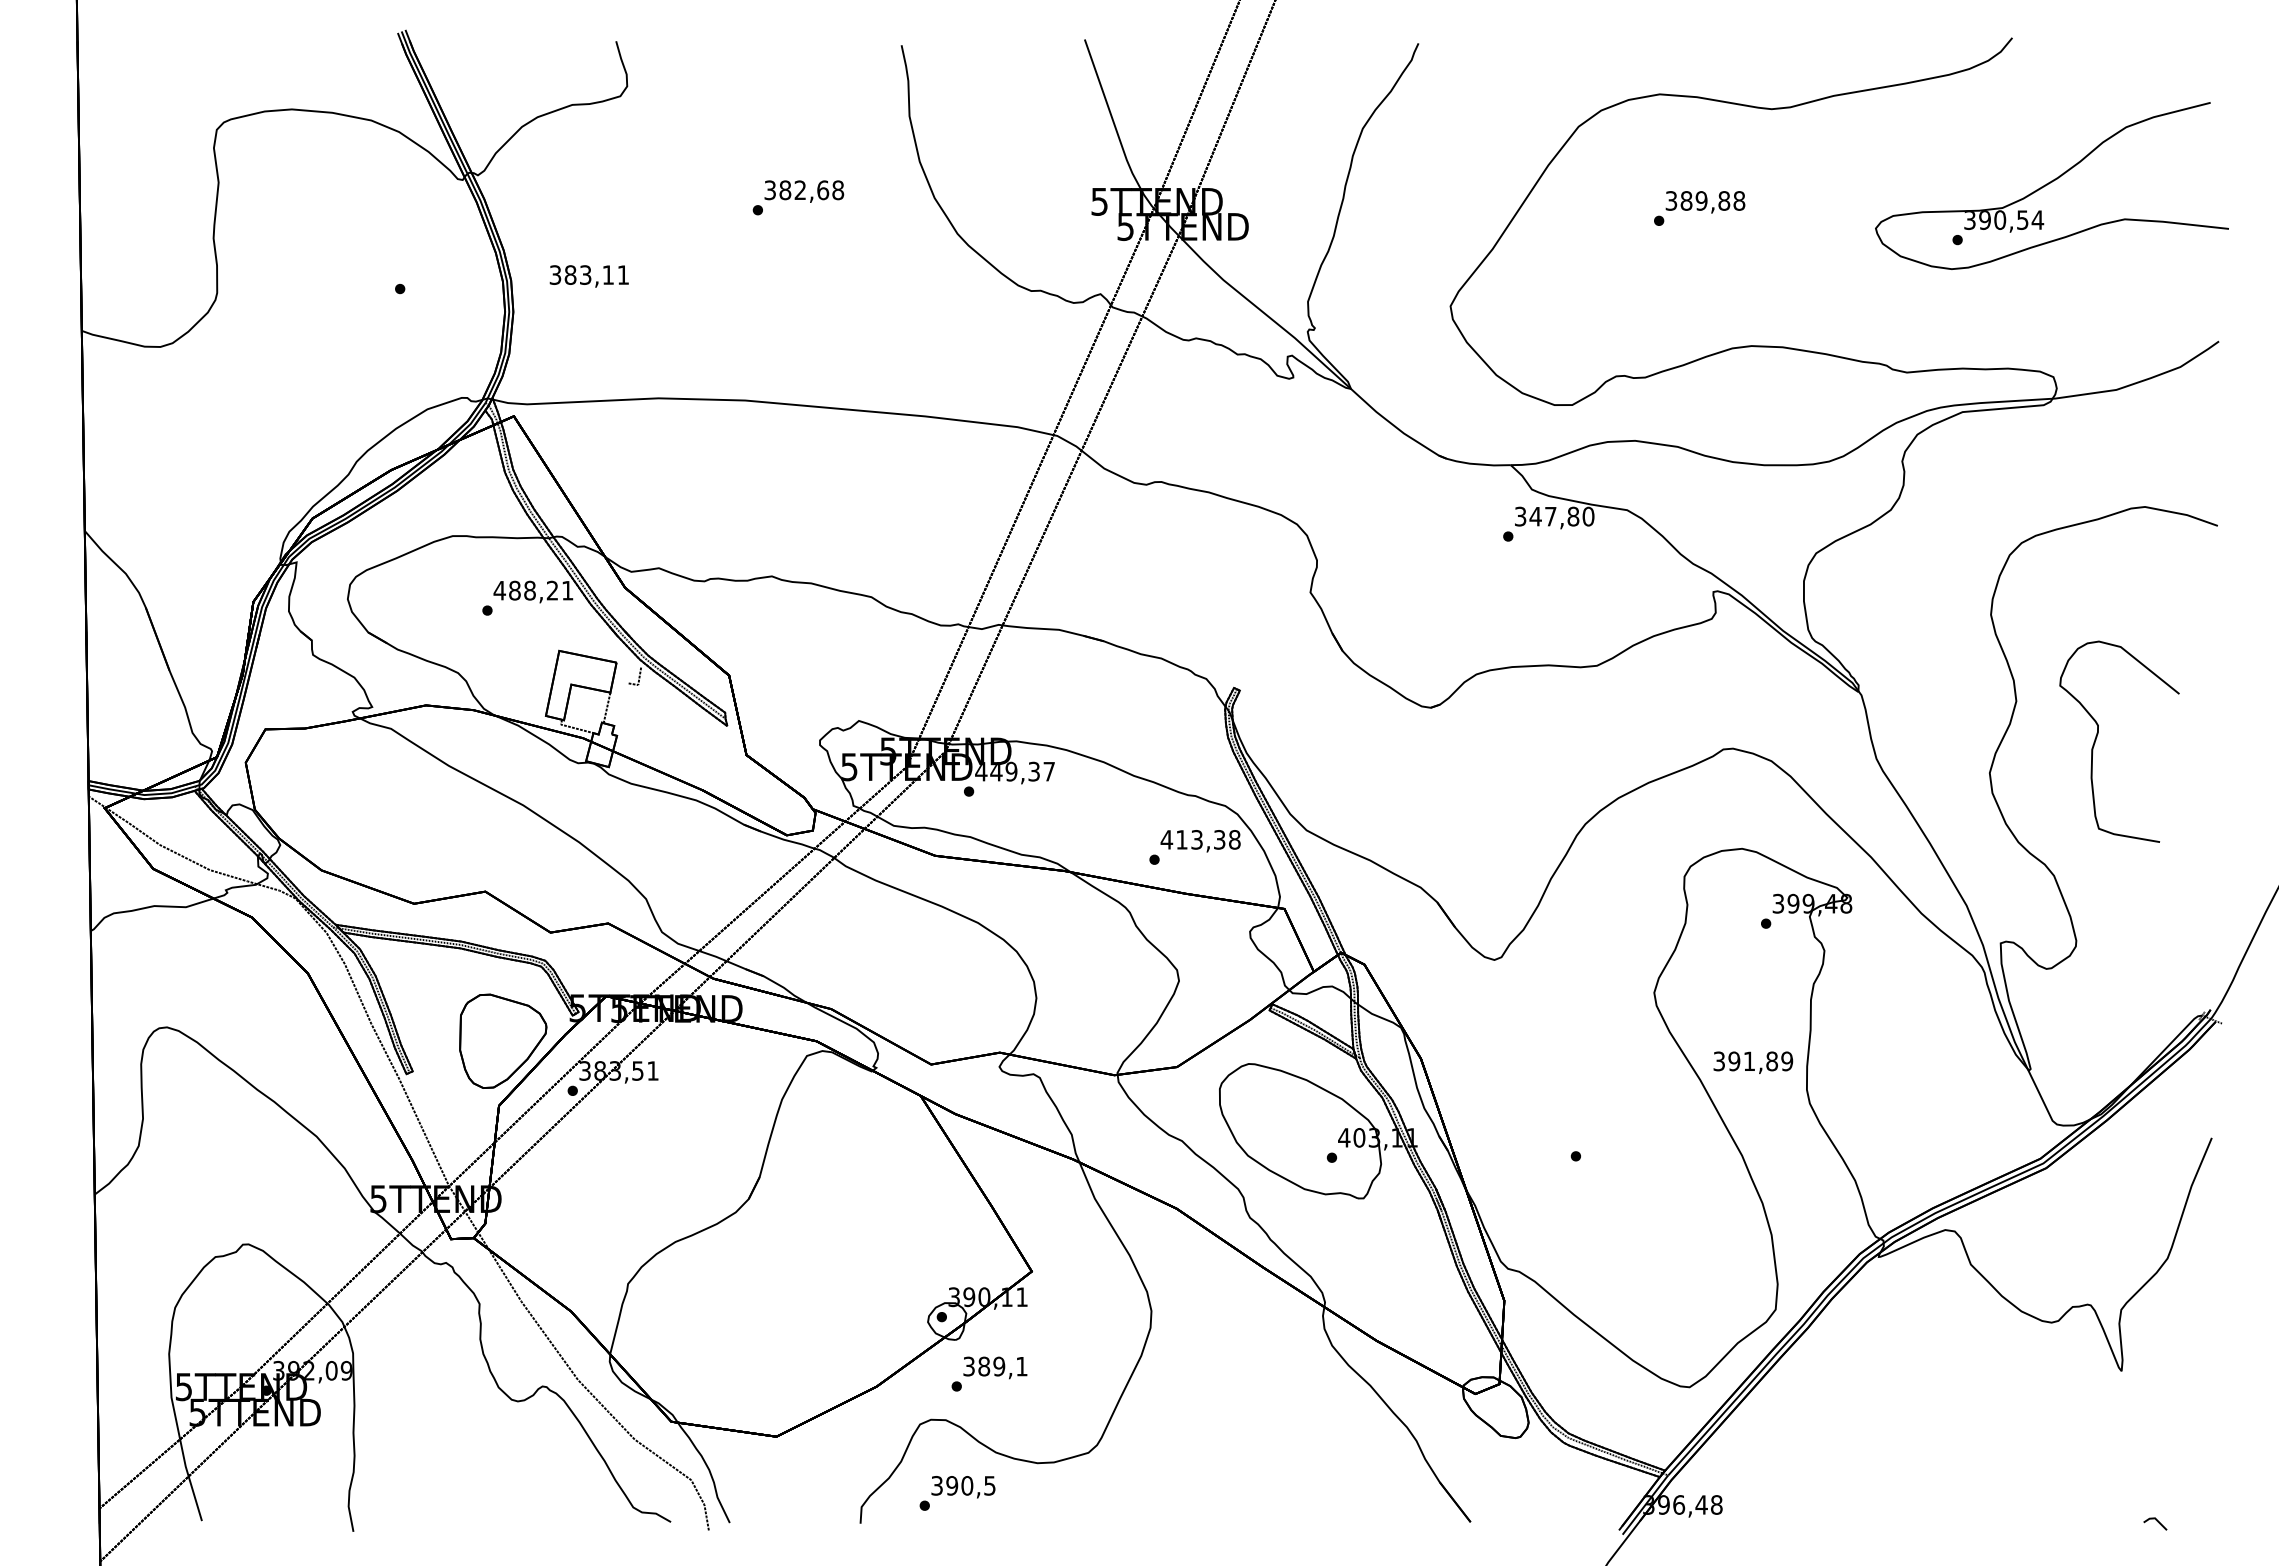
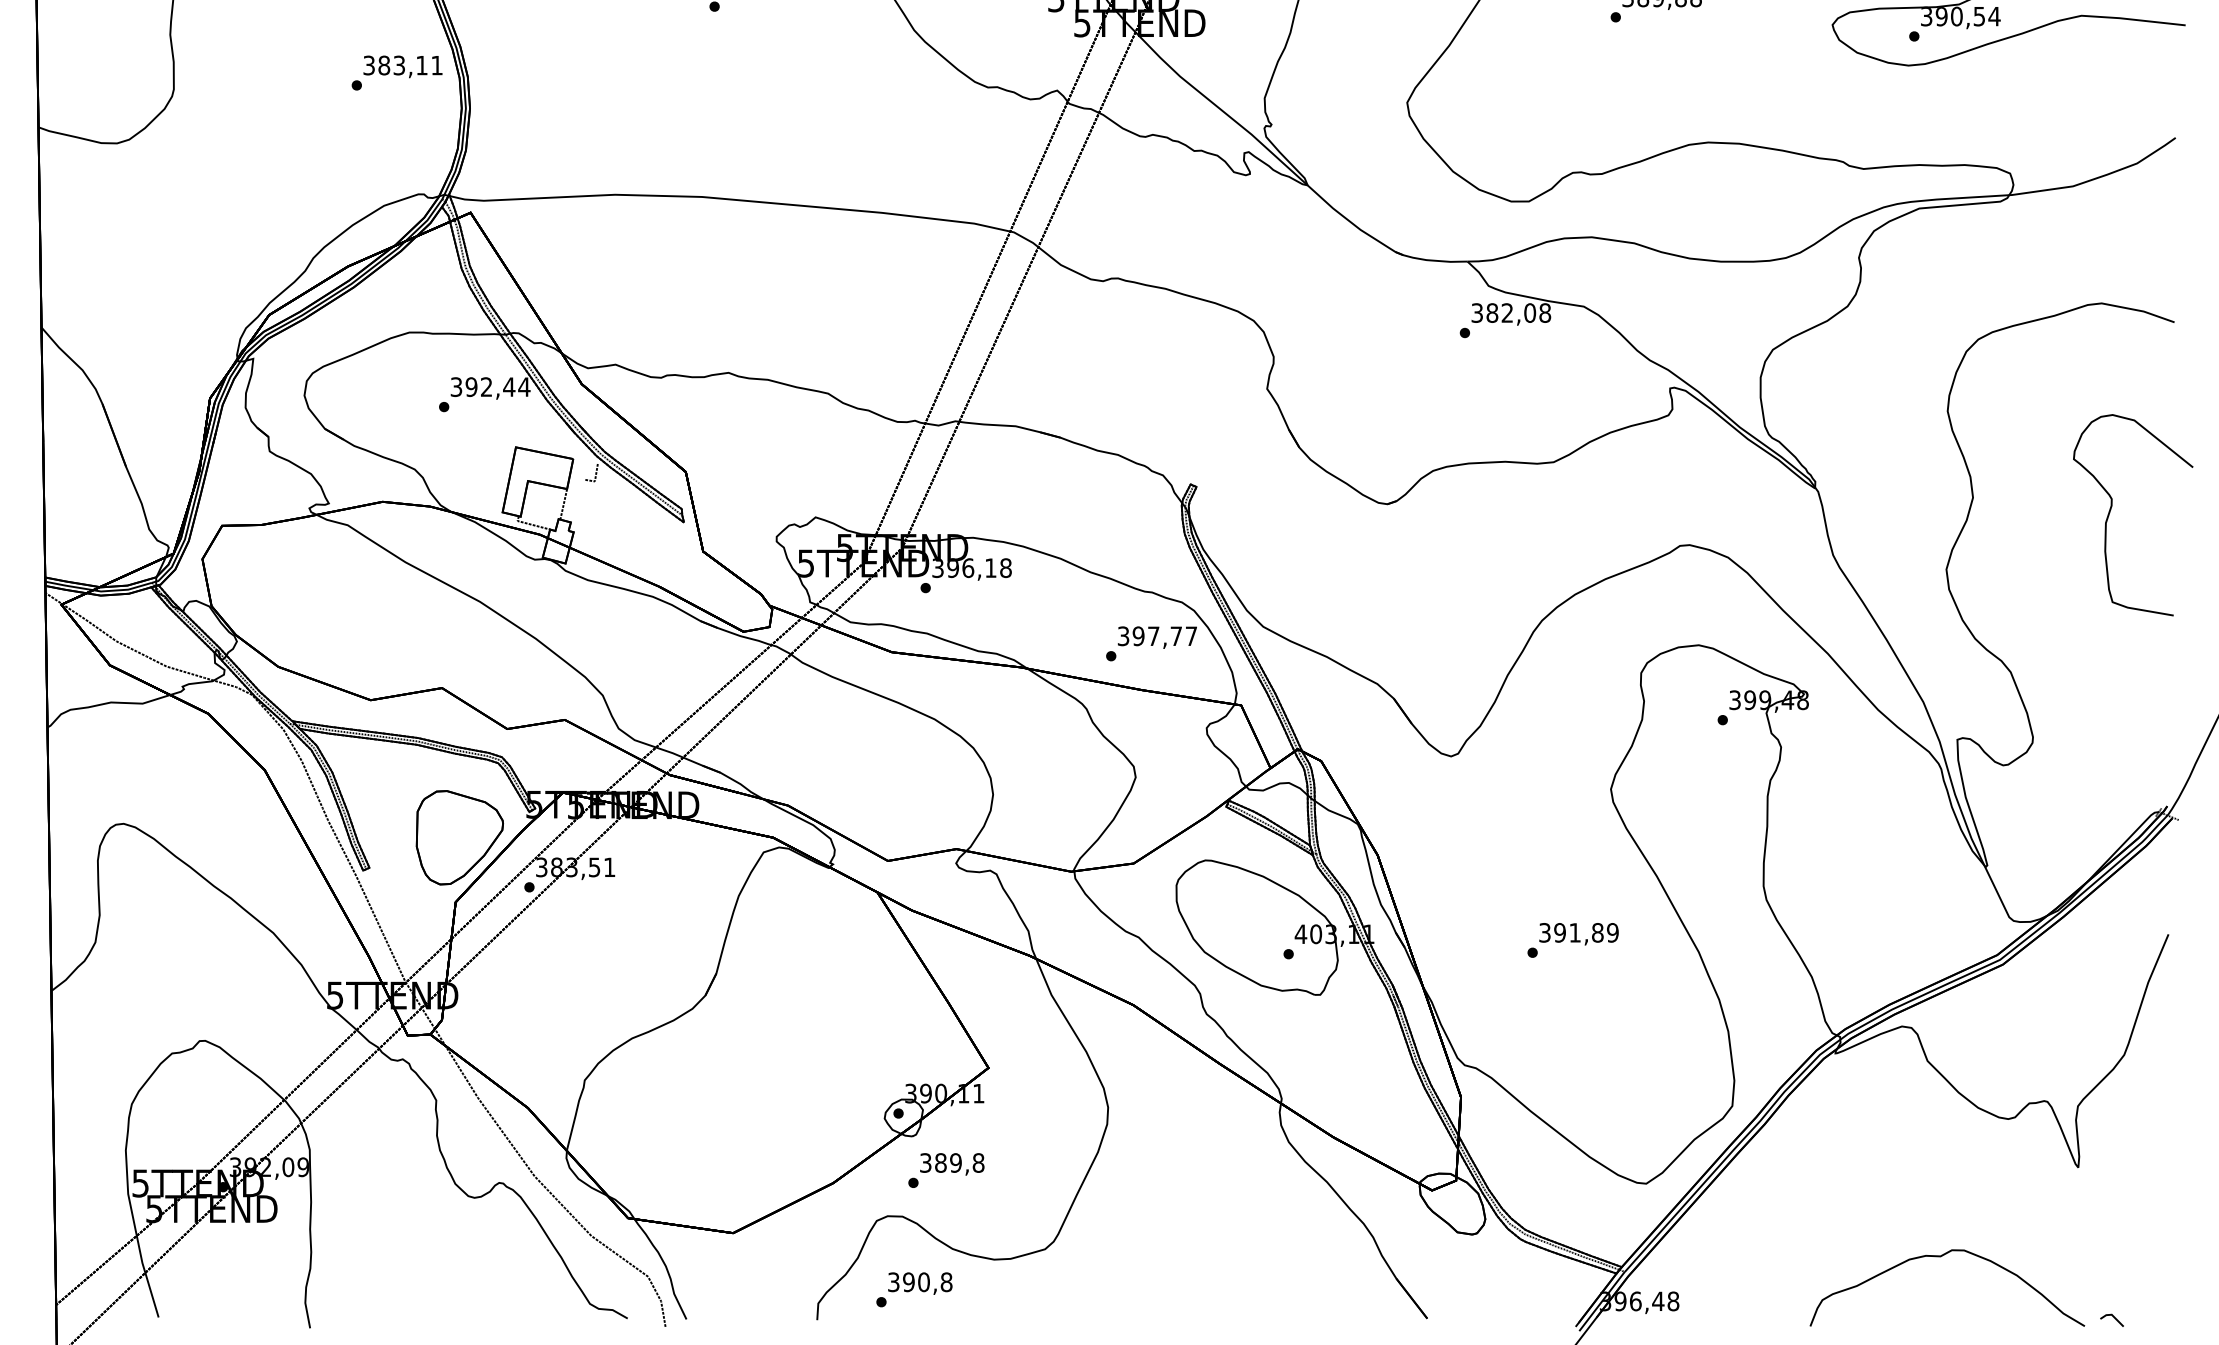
text: (588, 276) -> (402, 66), moved
text: (1561, 516) -> (1518, 312), 347,80 -> 382,08
text: (533, 590) -> (490, 386), 488,21 -> 392,44
curve: (2098, 734) -> (2112, 507), moved
text: (1015, 771) -> (972, 567), 449,37 -> 396,18
text: (1200, 839) -> (1157, 635), 413,38 -> 397,77
text: (1753, 1062) -> (1579, 933), moved
text: (1021, 1366) -> (978, 1162), 389,1 -> 389,8
curve: (1985, 1460) -> (1942, 1256), added
text: (989, 1485) -> (946, 1281), 390,5 -> 390,8

